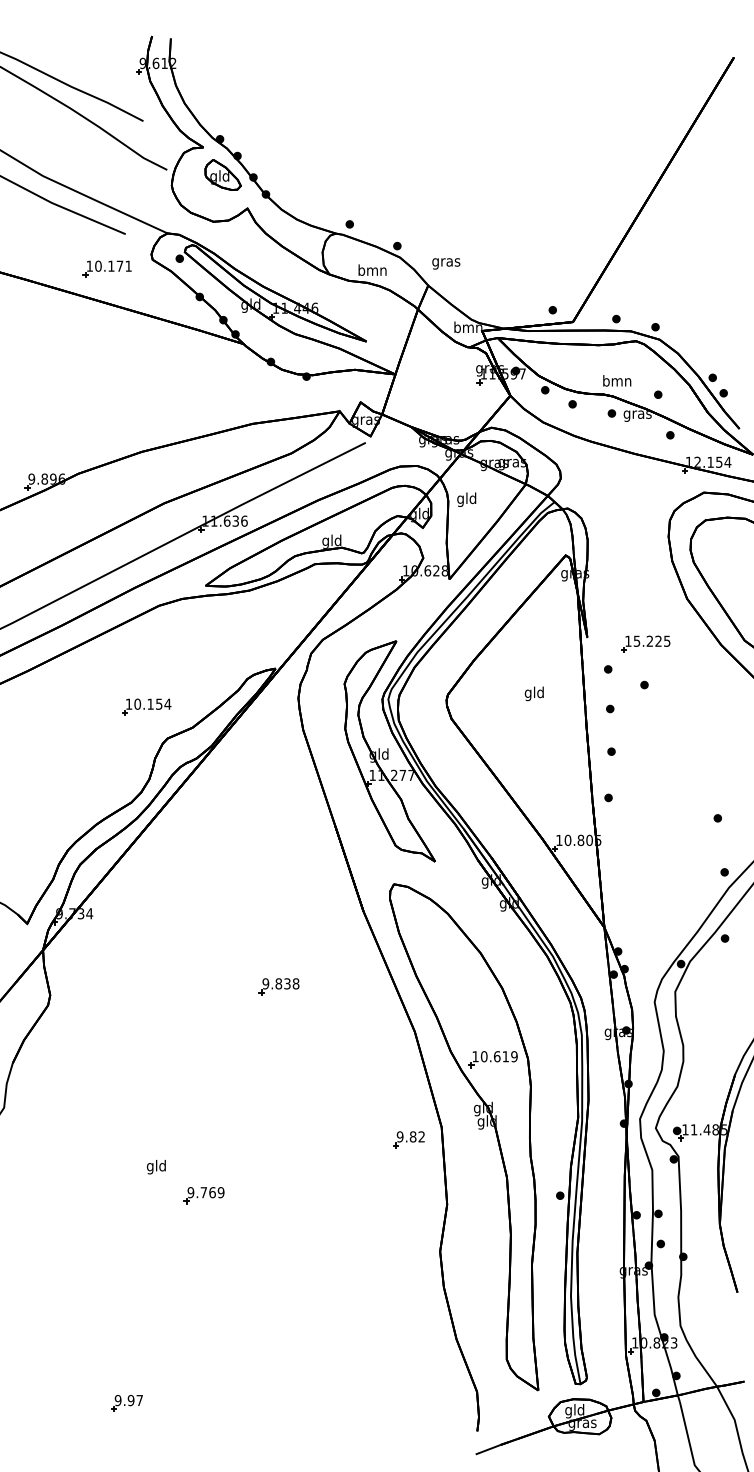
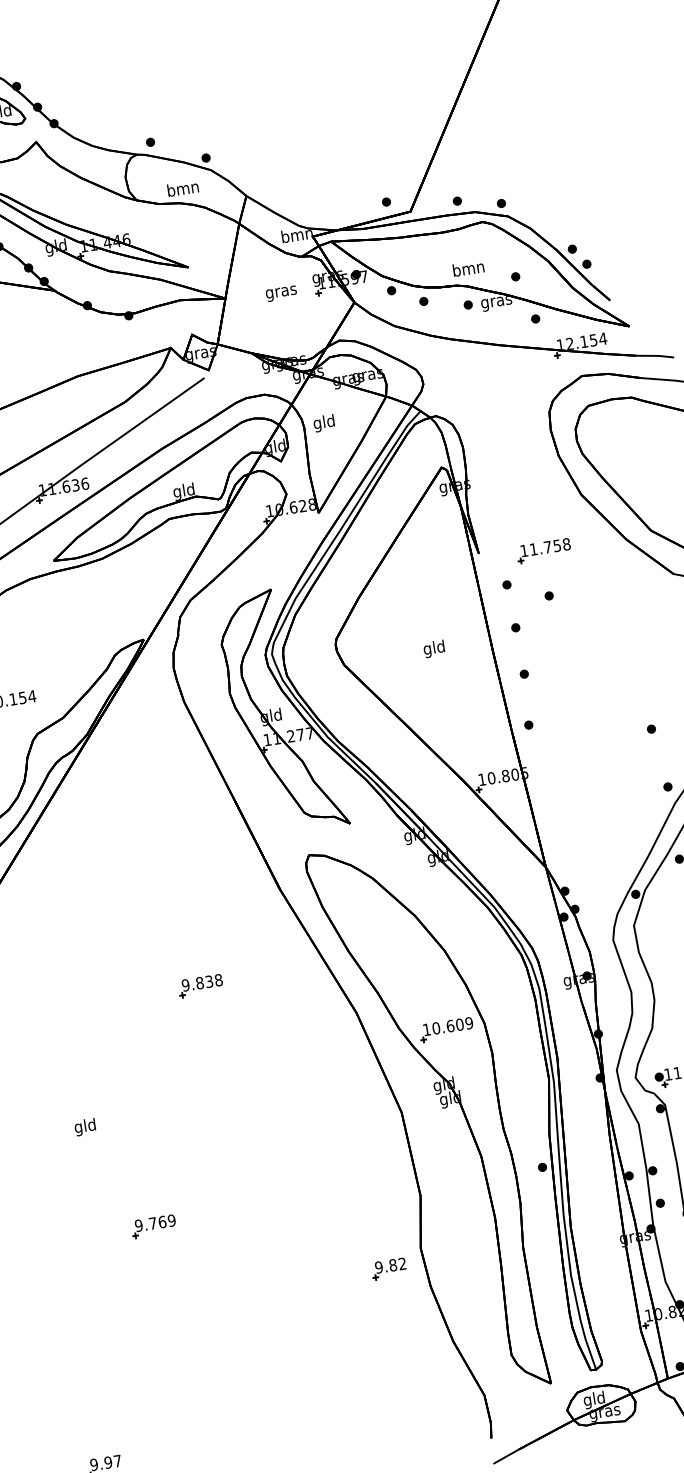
text: (446, 263) -> (281, 293), moved
text: (651, 640) -> (549, 546), 15.225 -> 11.758
text: (533, 693) -> (433, 648), moved
text: (505, 1056) -> (459, 1024), 10.619 -> 10.609
part: (408, 1139) -> (388, 1268), moved
text: (156, 1167) -> (85, 1127), moved

